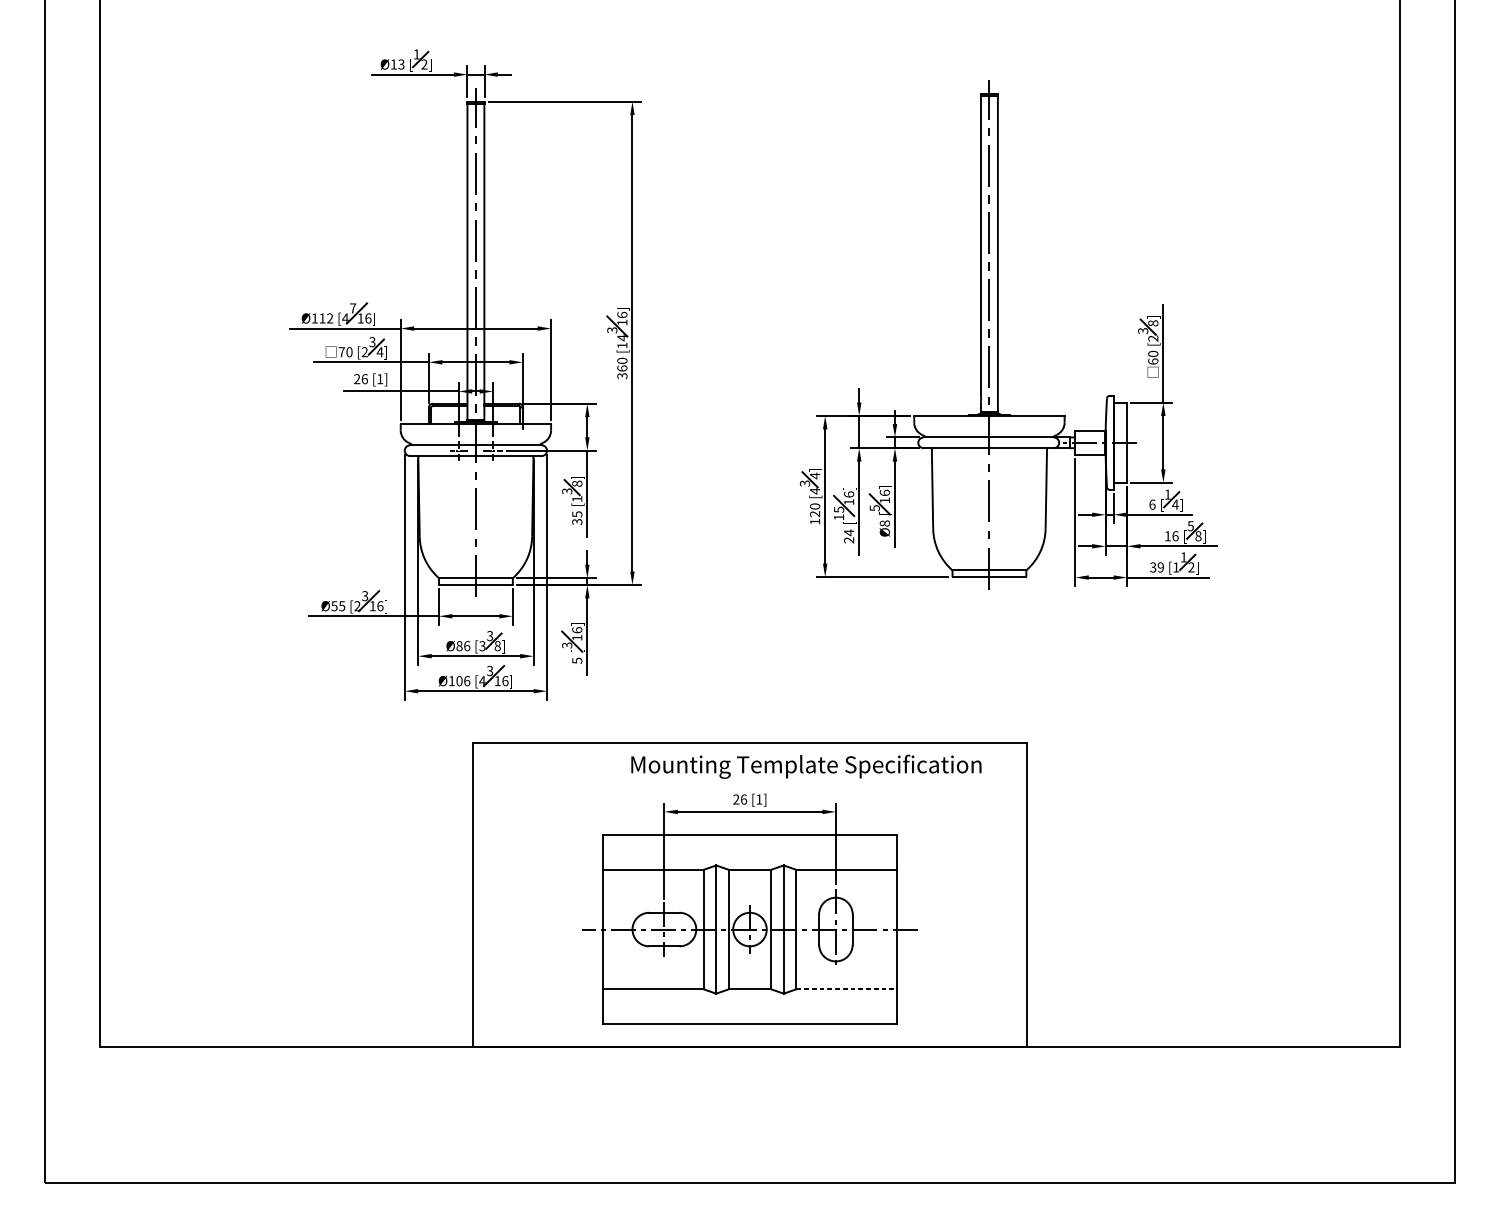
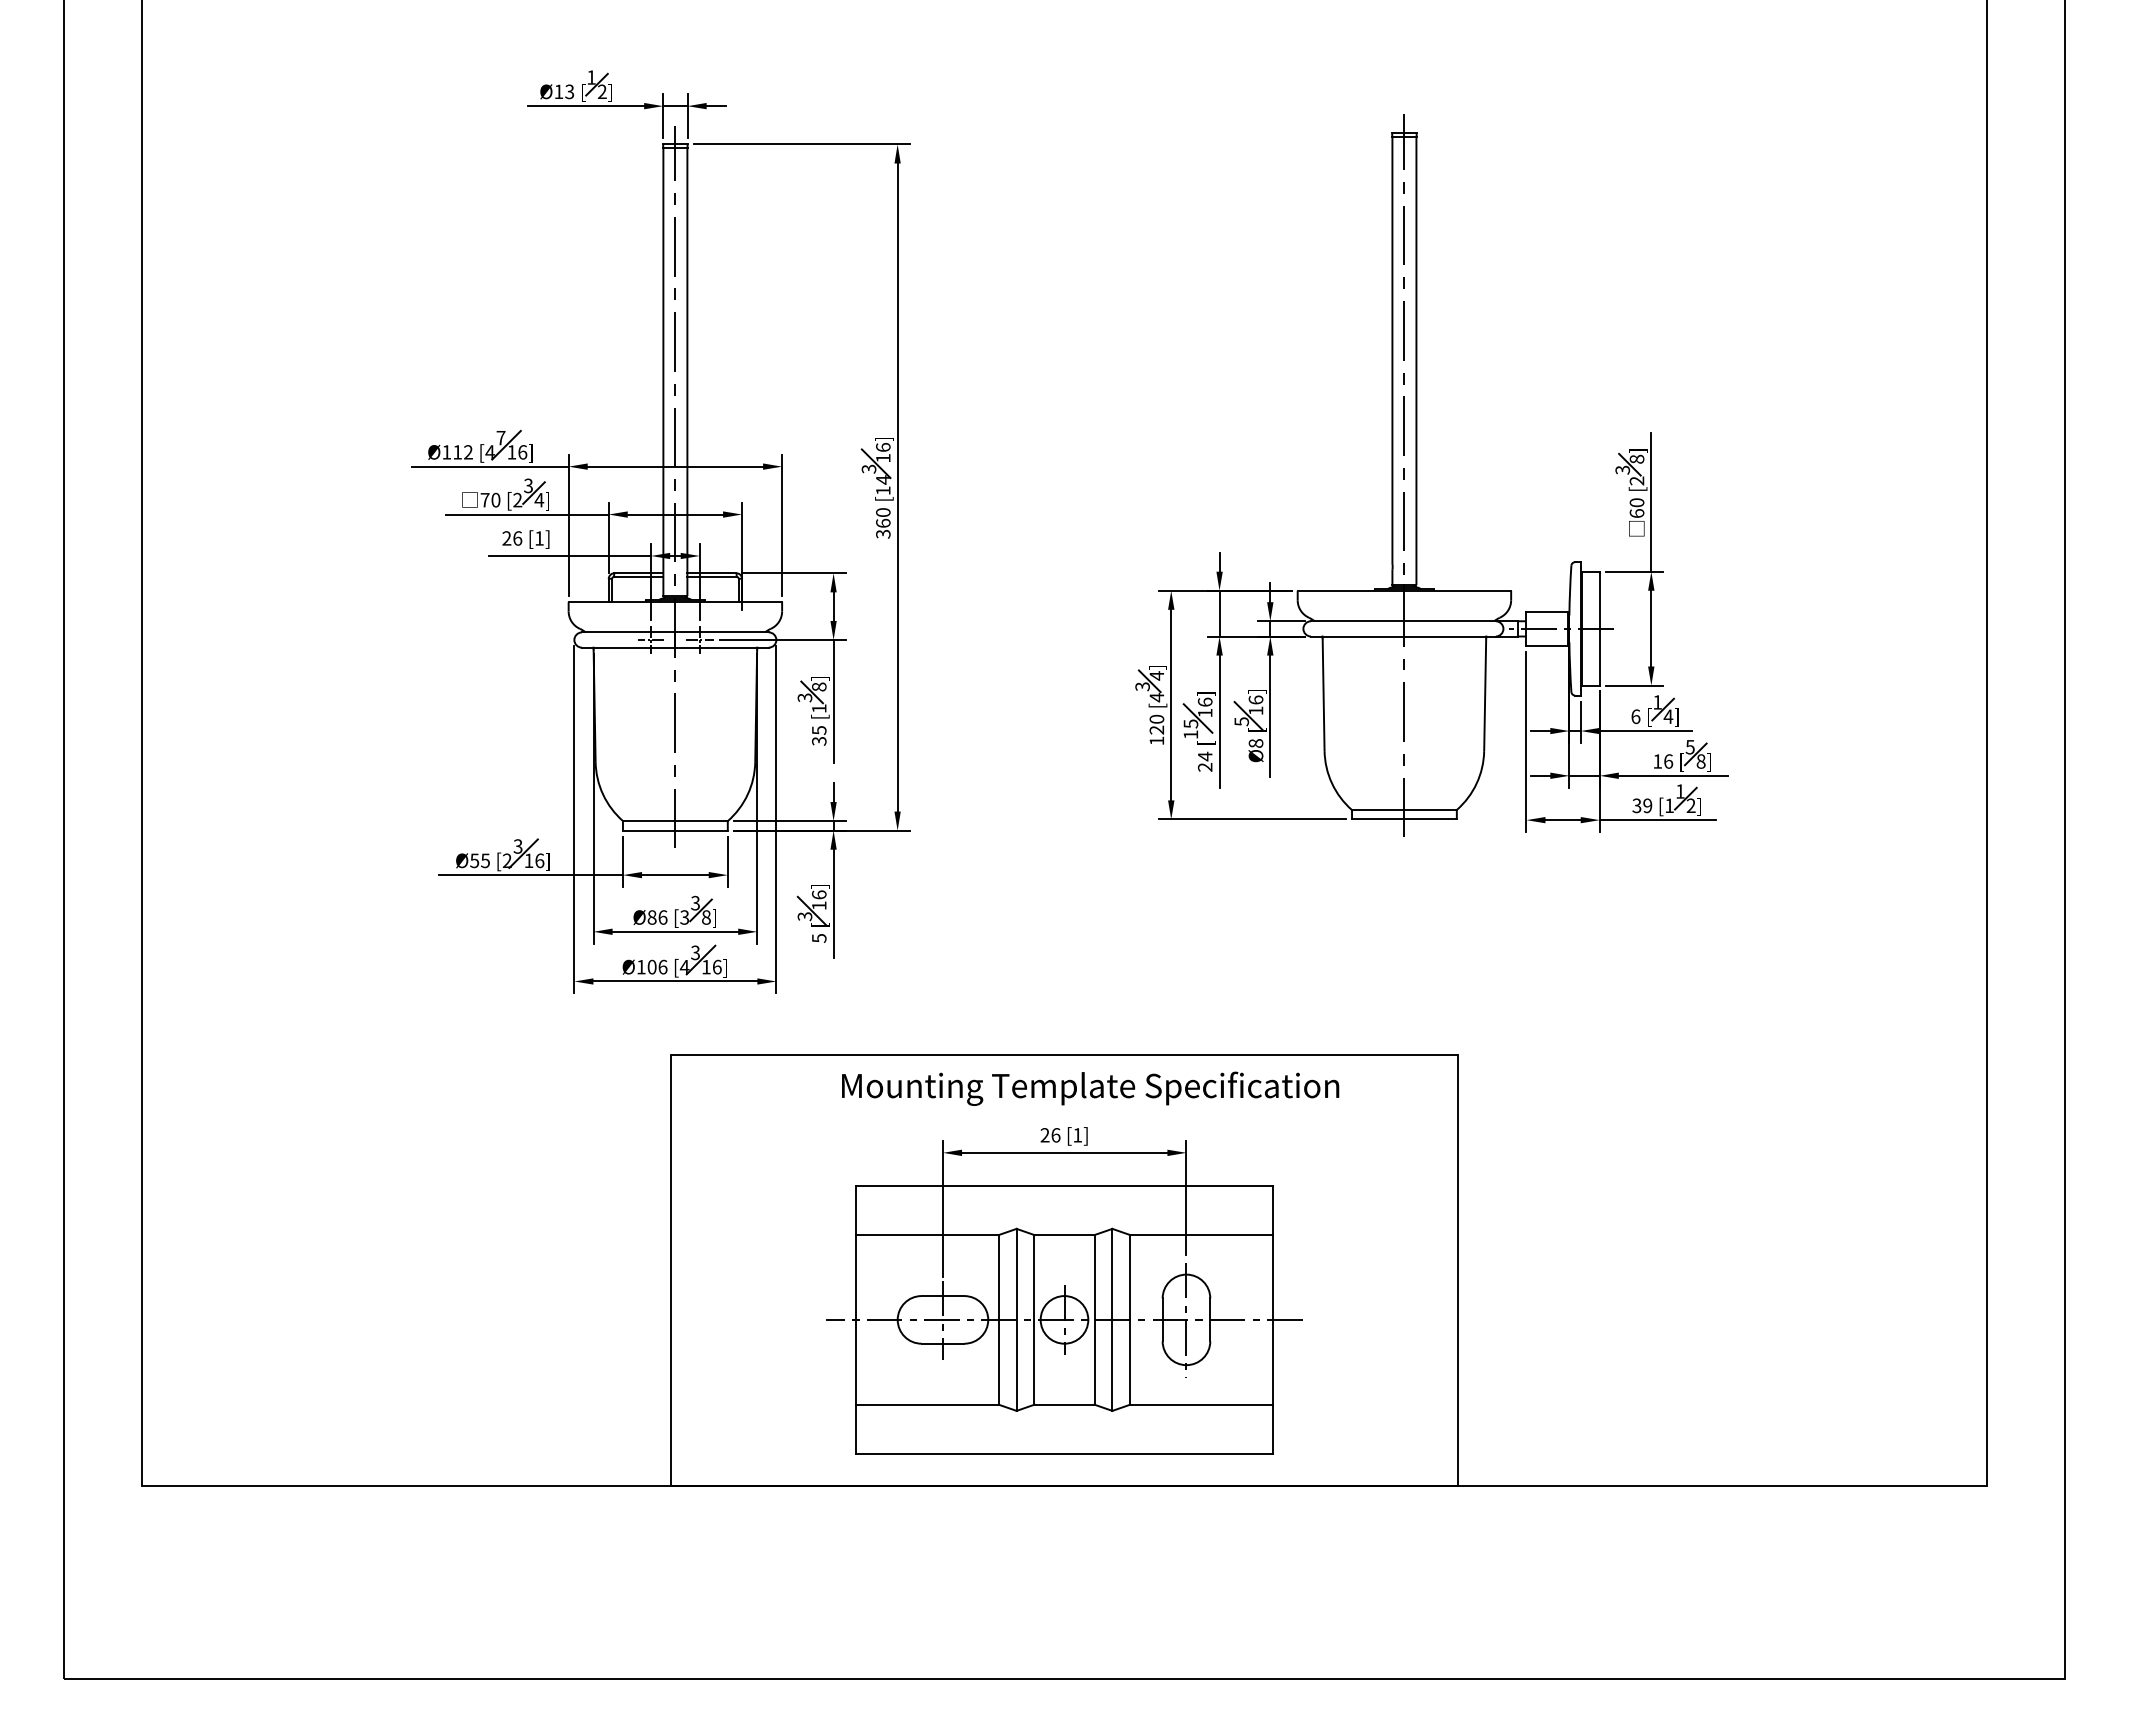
text: (806, 766) -> (1090, 1088), moved
line: (847, 989) -> (1202, 1404), dashed -> solid

